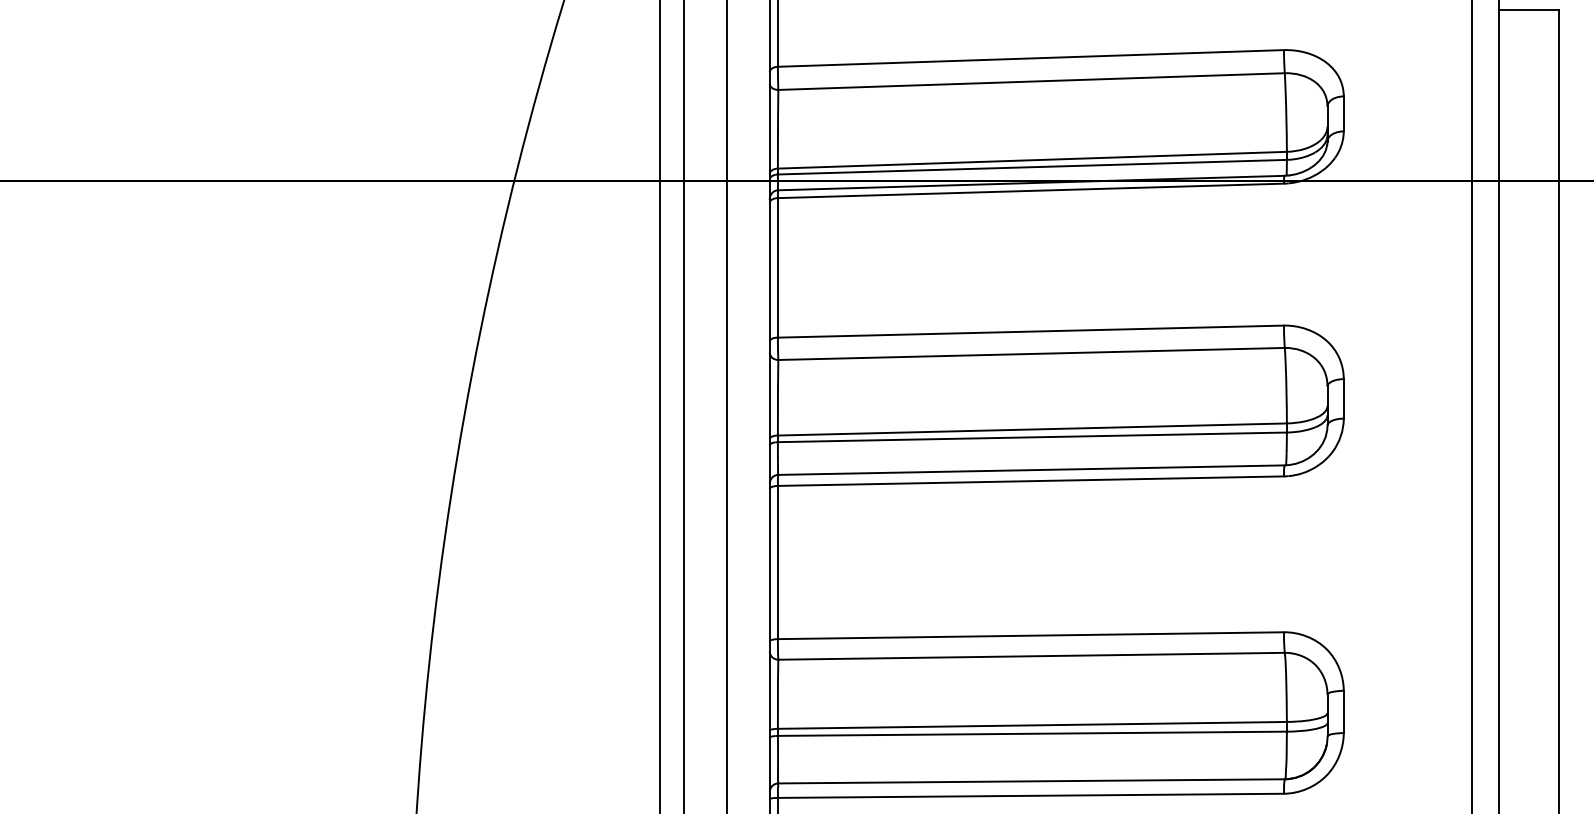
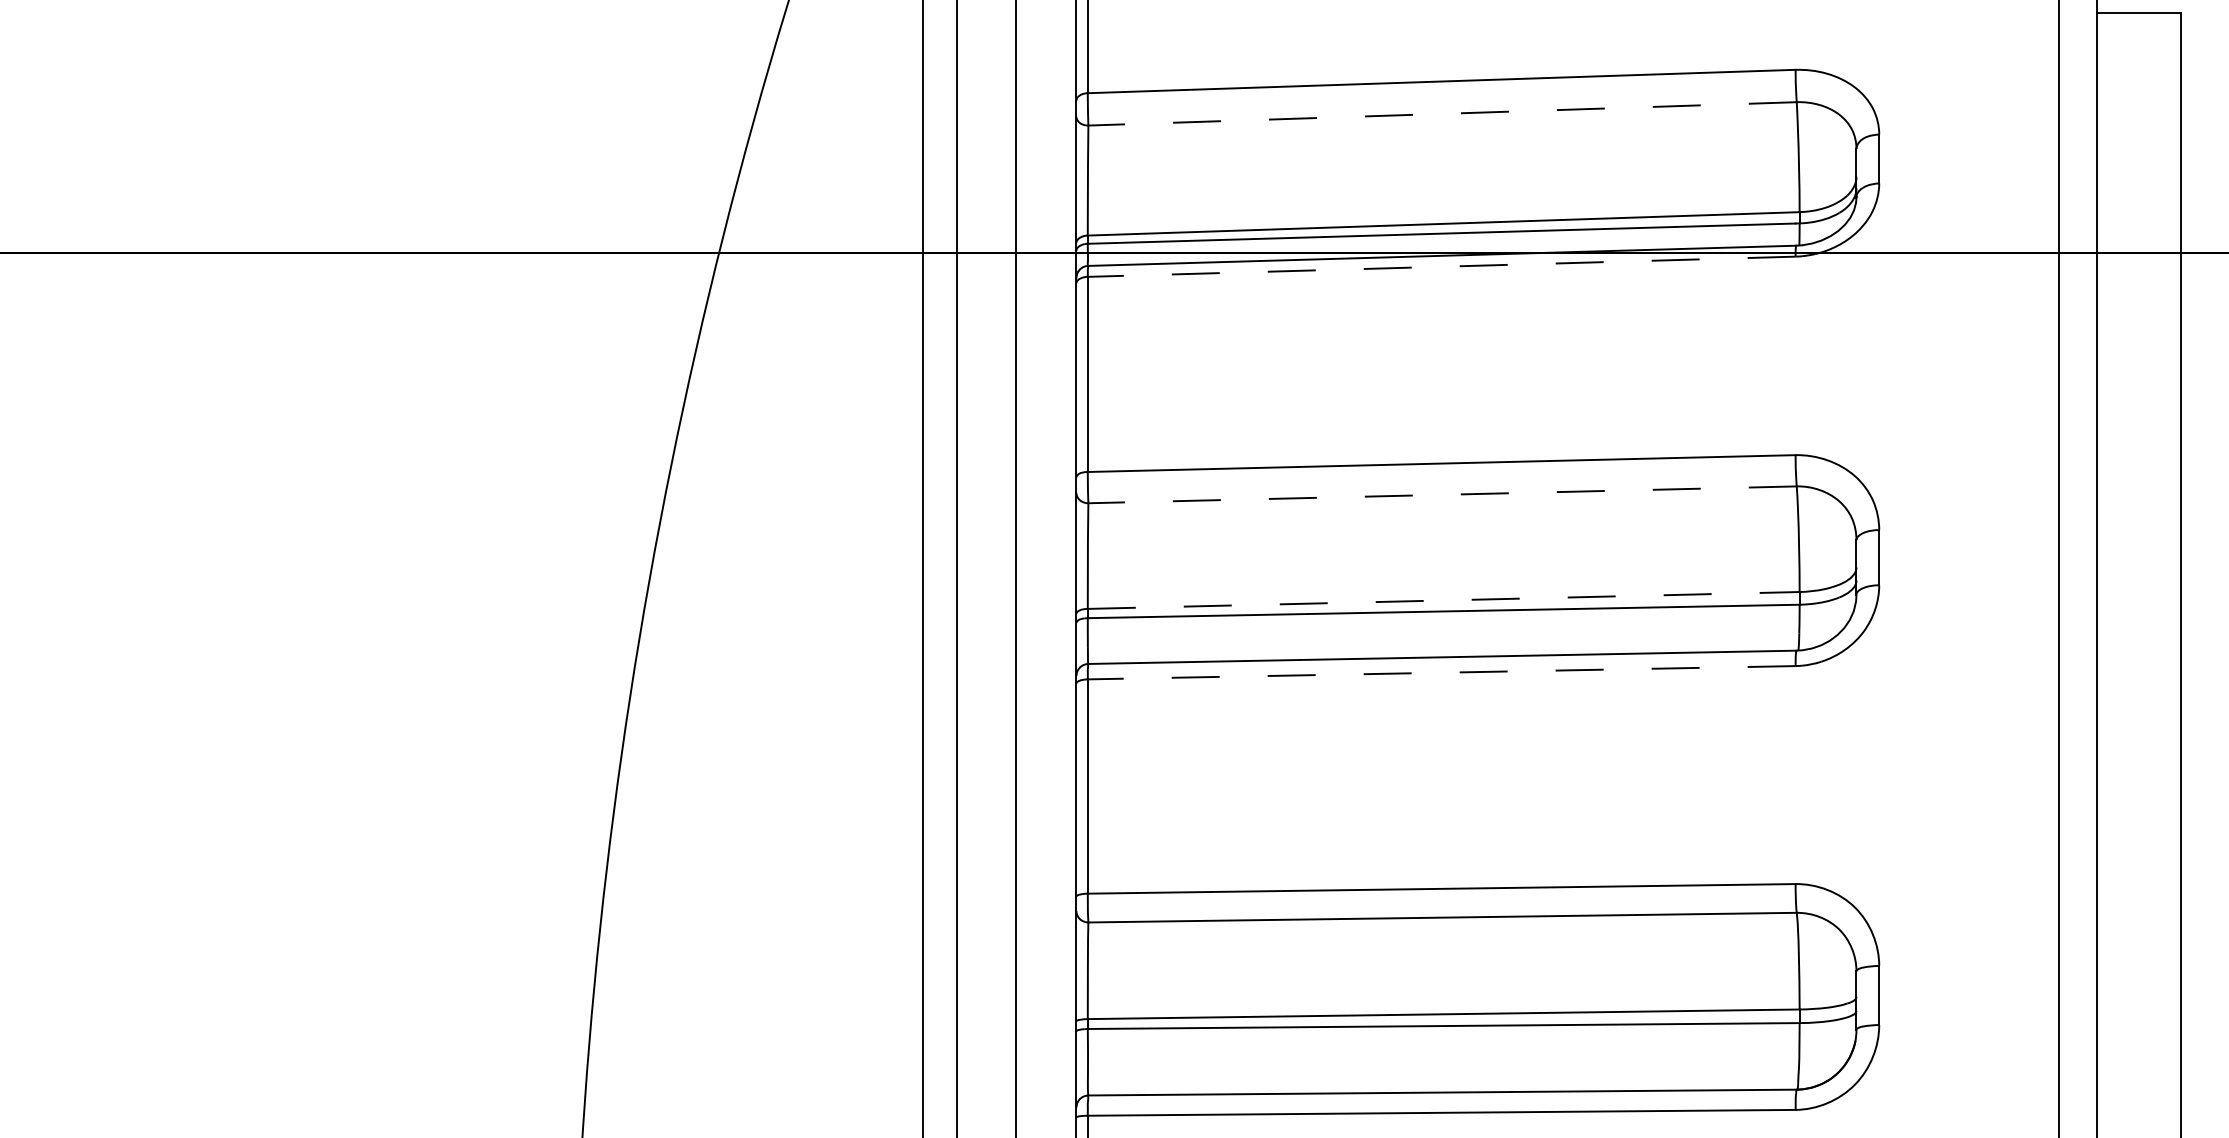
line: (1031, 81) -> (1442, 113), solid -> dashed
line: (1030, 190) -> (1441, 266), solid -> dashed
line: (1031, 353) -> (1442, 494), solid -> dashed
line: (1032, 429) -> (1443, 600), solid -> dashed
line: (1030, 481) -> (1441, 673), solid -> dashed

